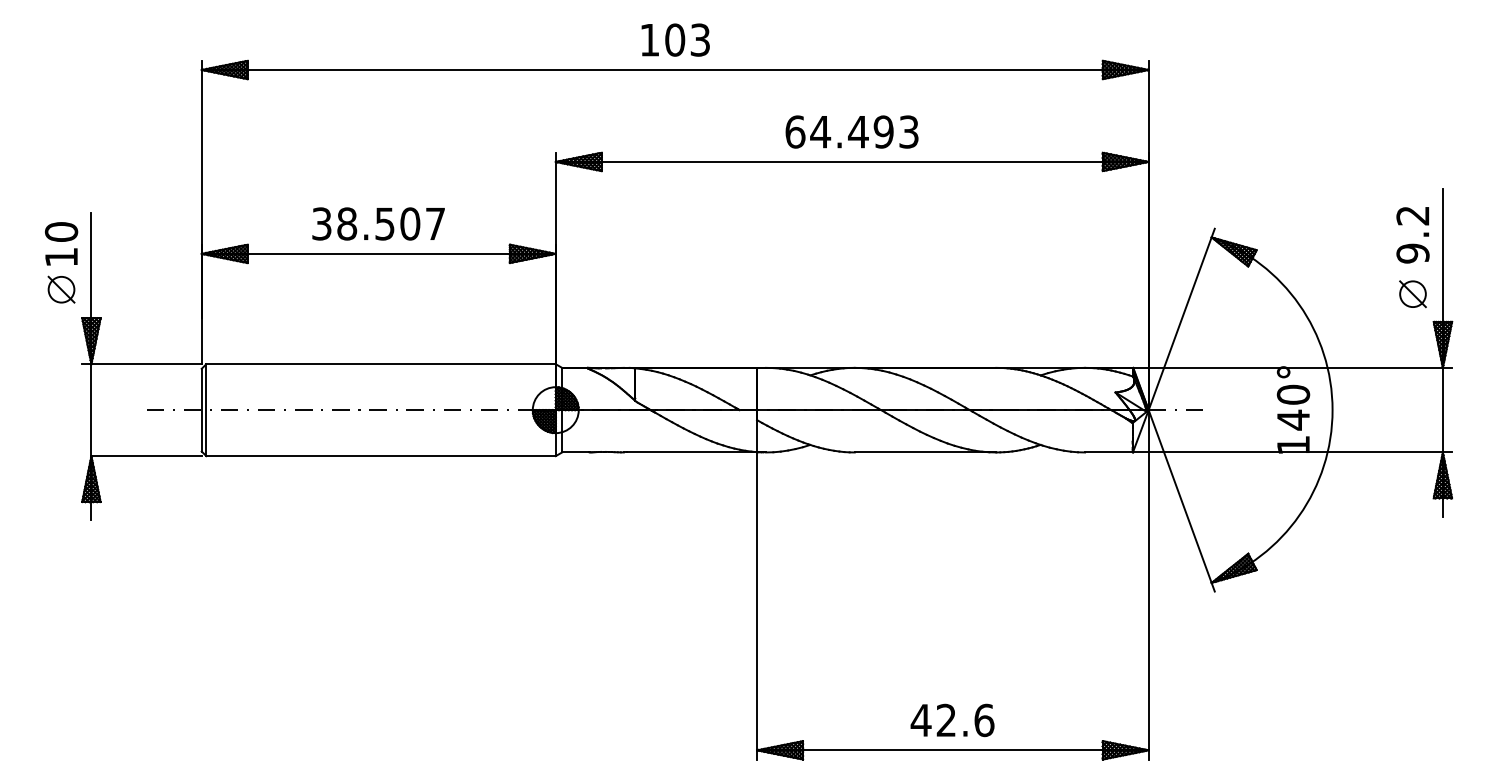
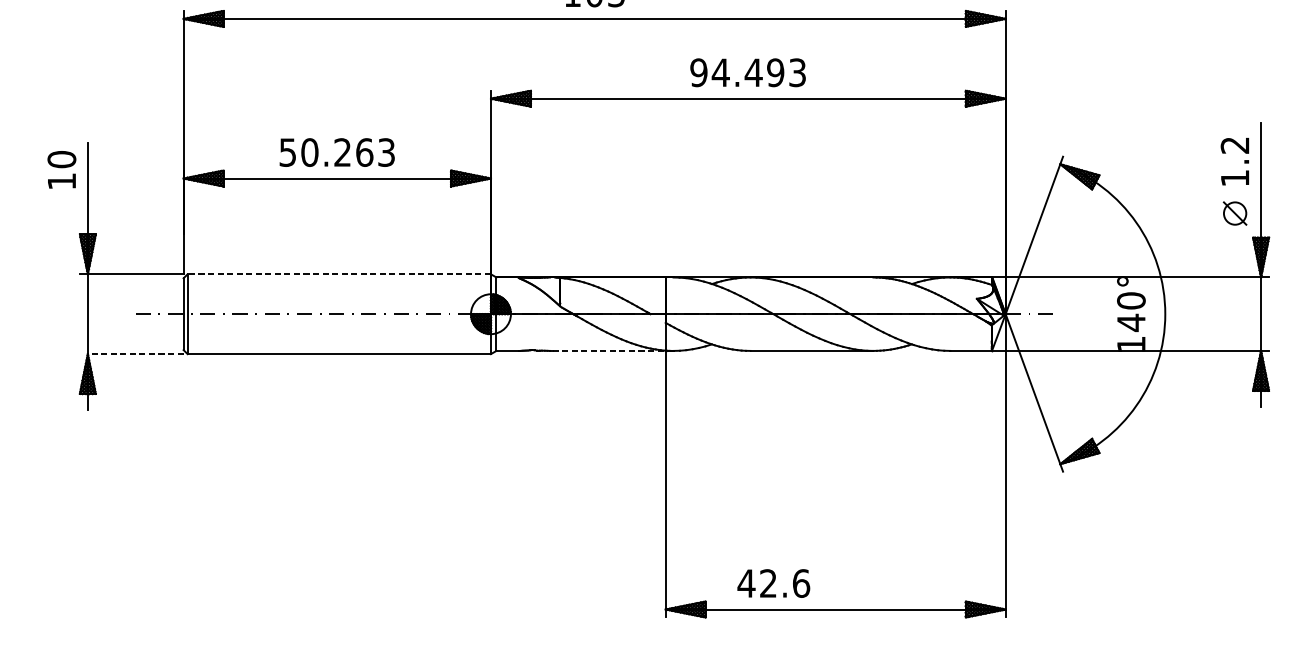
text: (795, 131) -> (699, 72), 64.493 -> 94.493
text: (378, 223) -> (337, 152), 38.507 -> 50.263
text: (1412, 253) -> (1234, 178), 9.2 -> 1.2
part: (61, 289) -> (61, 209), removed
line: (381, 364) -> (339, 274), solid -> dashed
line: (692, 452) -> (609, 350), solid -> dashed
line: (146, 456) -> (135, 354), solid -> dashed
text: (952, 720) -> (773, 583), moved

